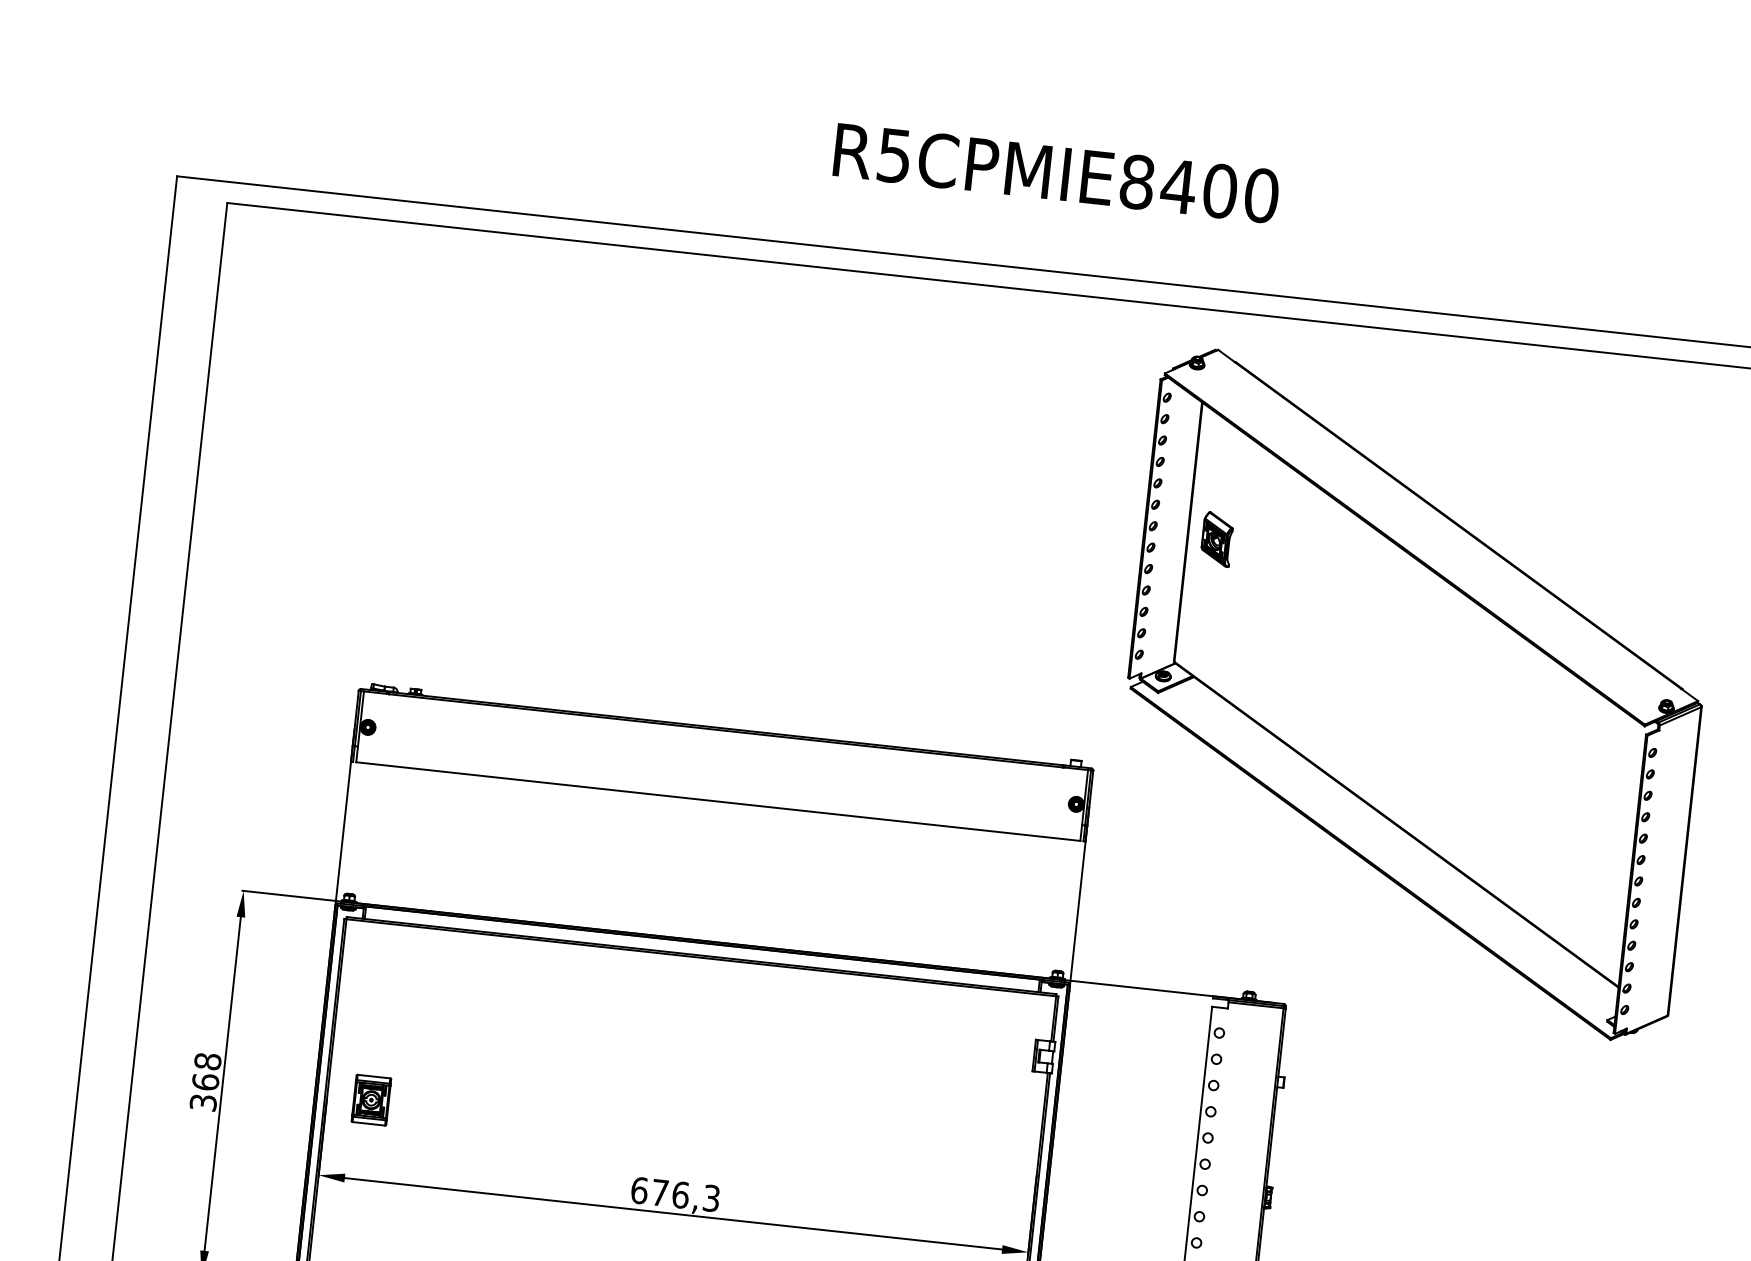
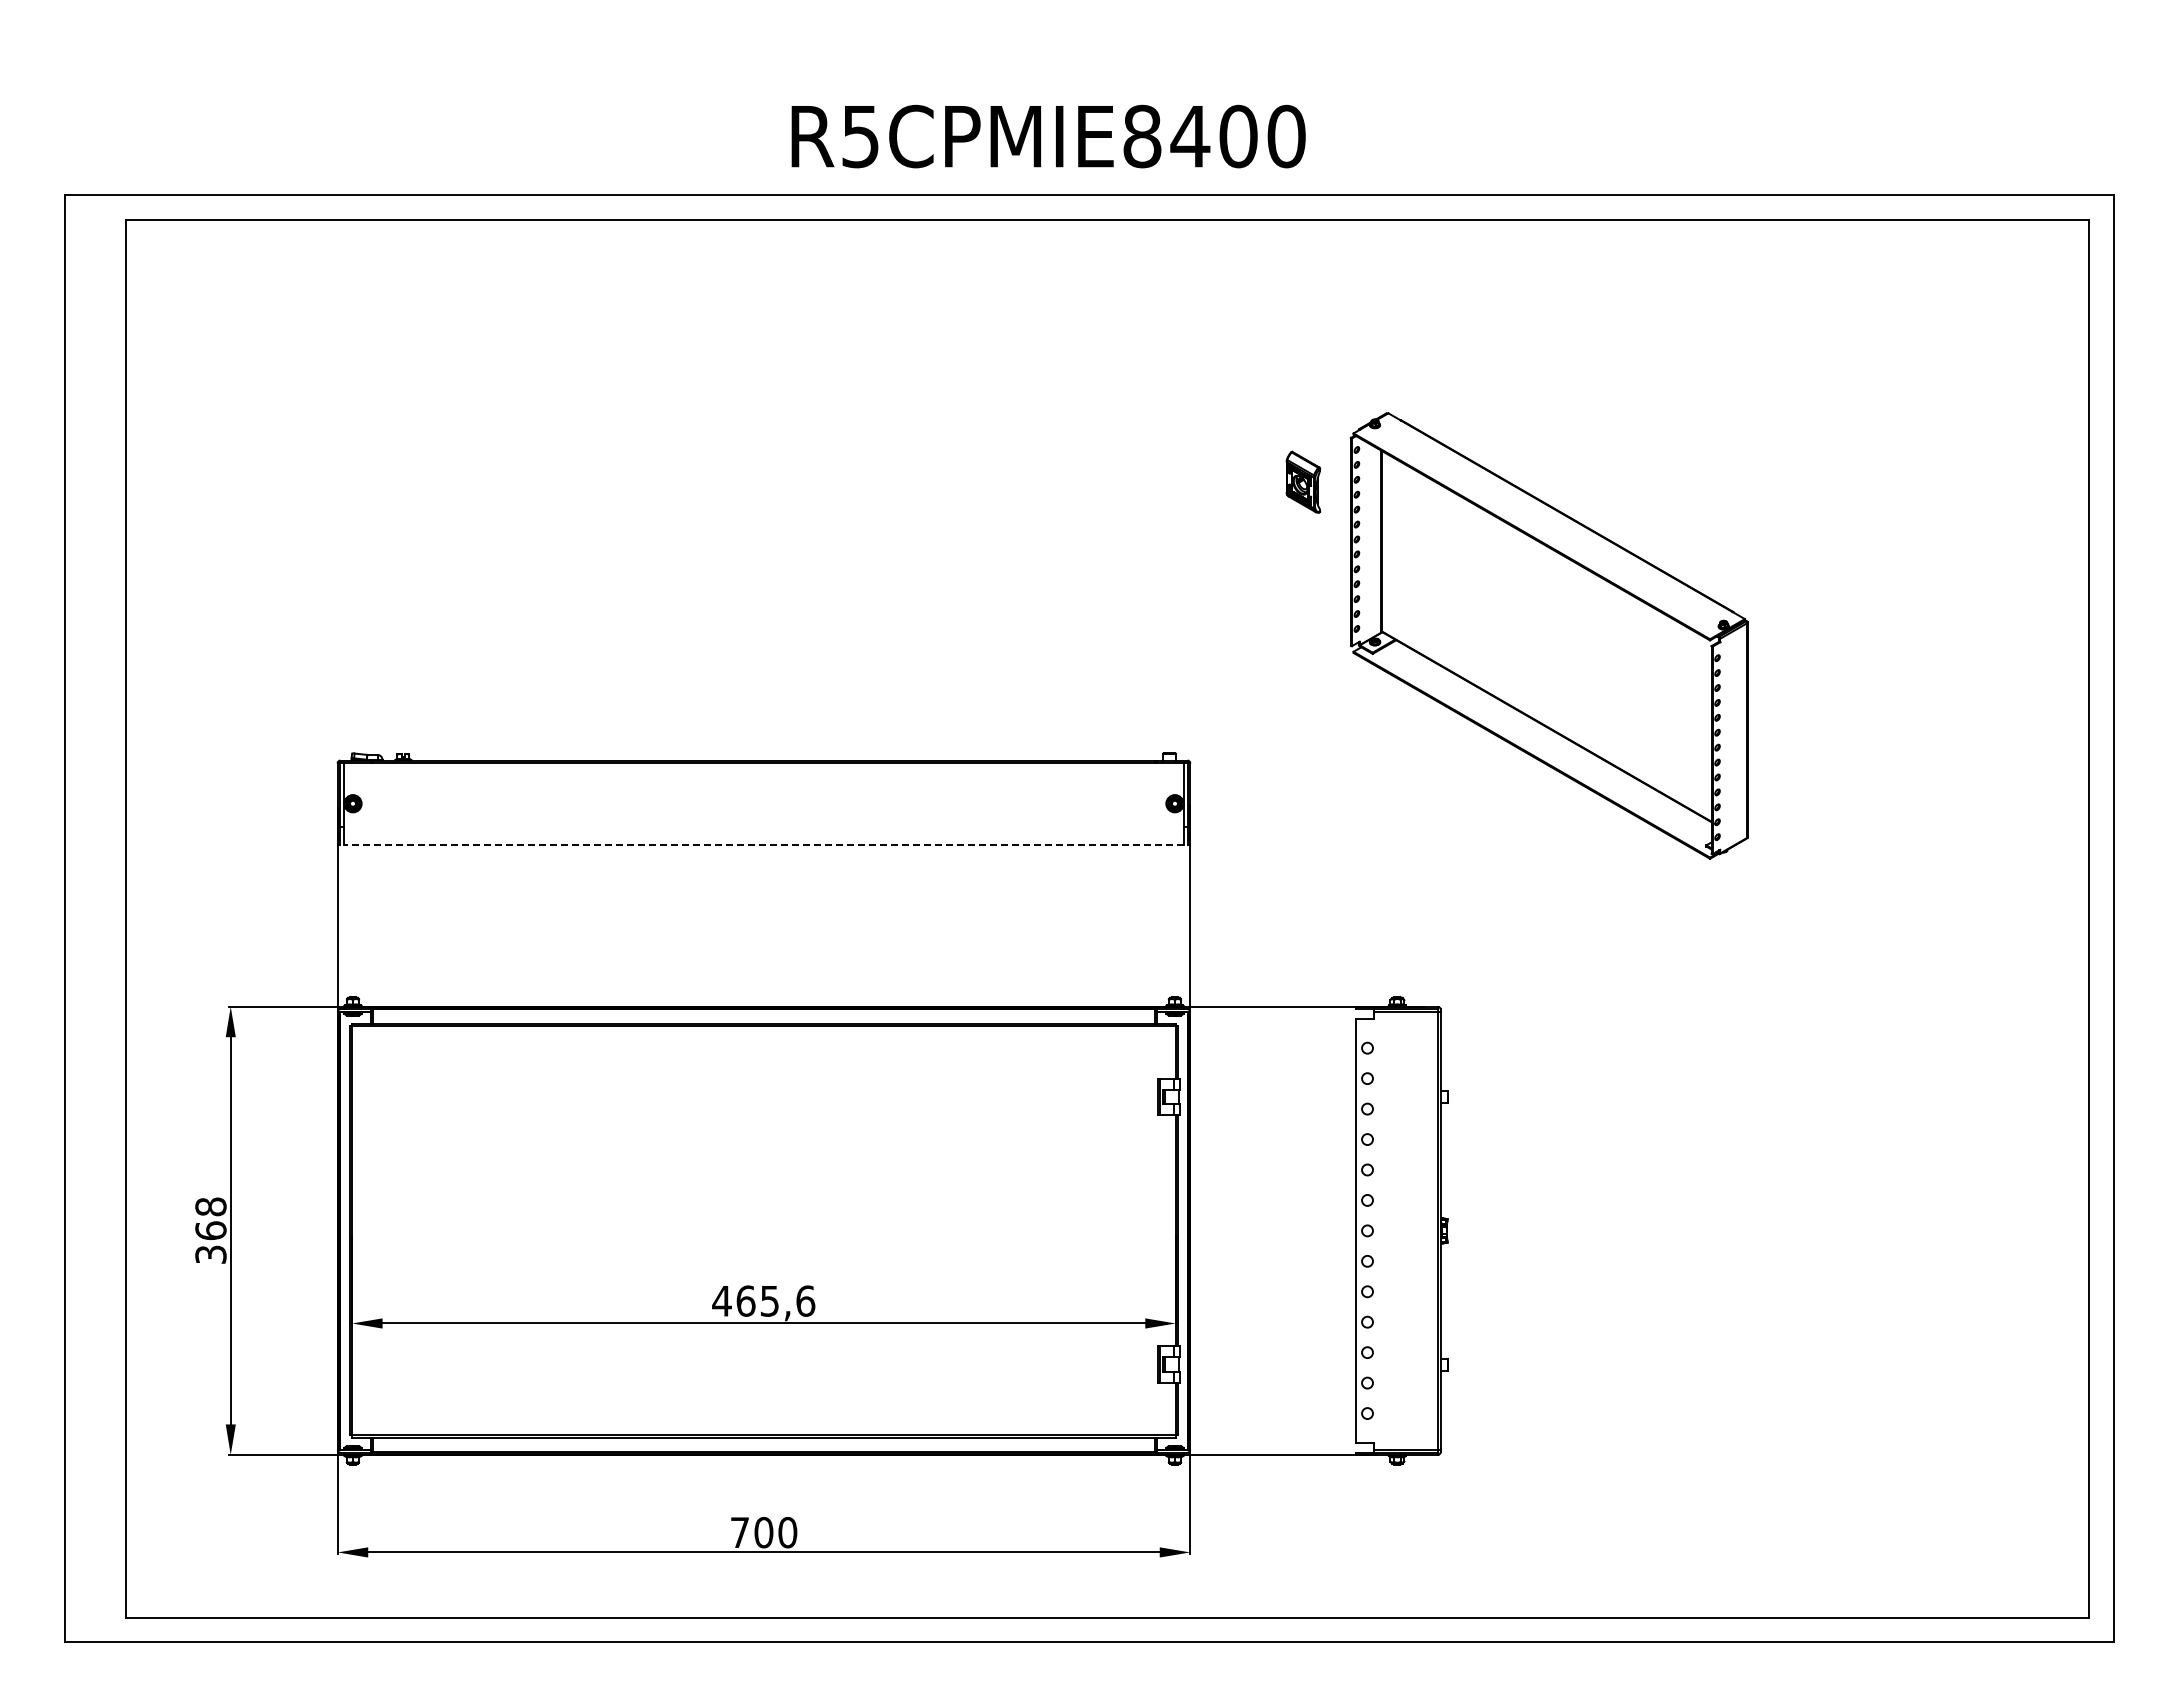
text: (1056, 173) -> (1048, 136), moved
part: (1414, 694) -> (1549, 635), size x0.6
line: (717, 801) -> (763, 845), solid -> dashed
part: (371, 1099) -> (403, 1230), removed
text: (675, 1193) -> (763, 1300), 676,3 -> 465,6

